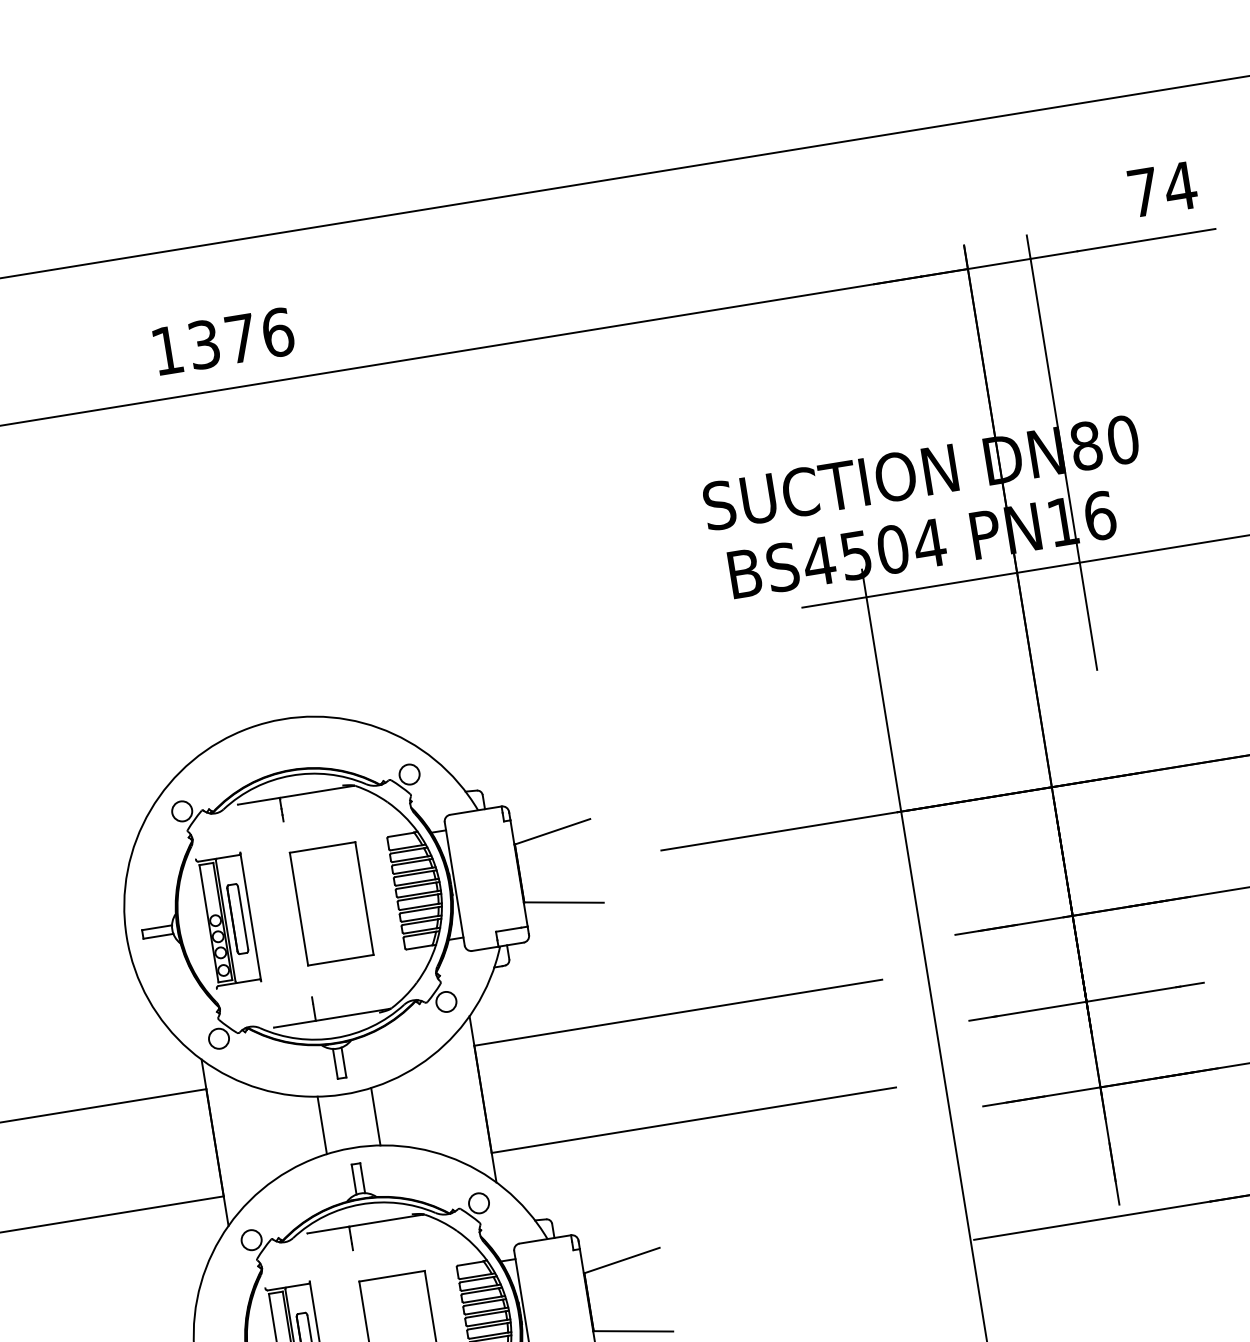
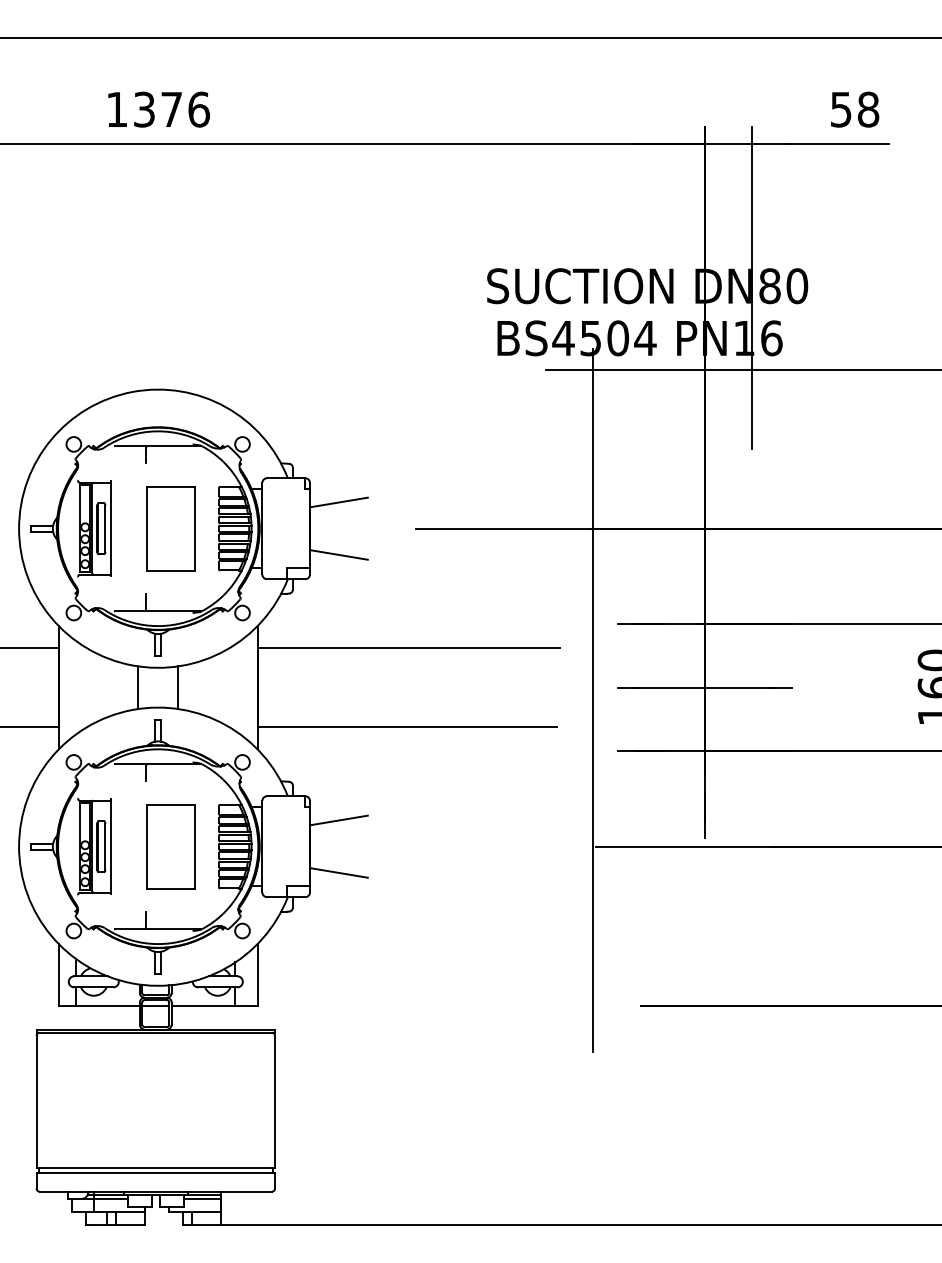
text: (1163, 189) -> (855, 109), 74 -> 58

